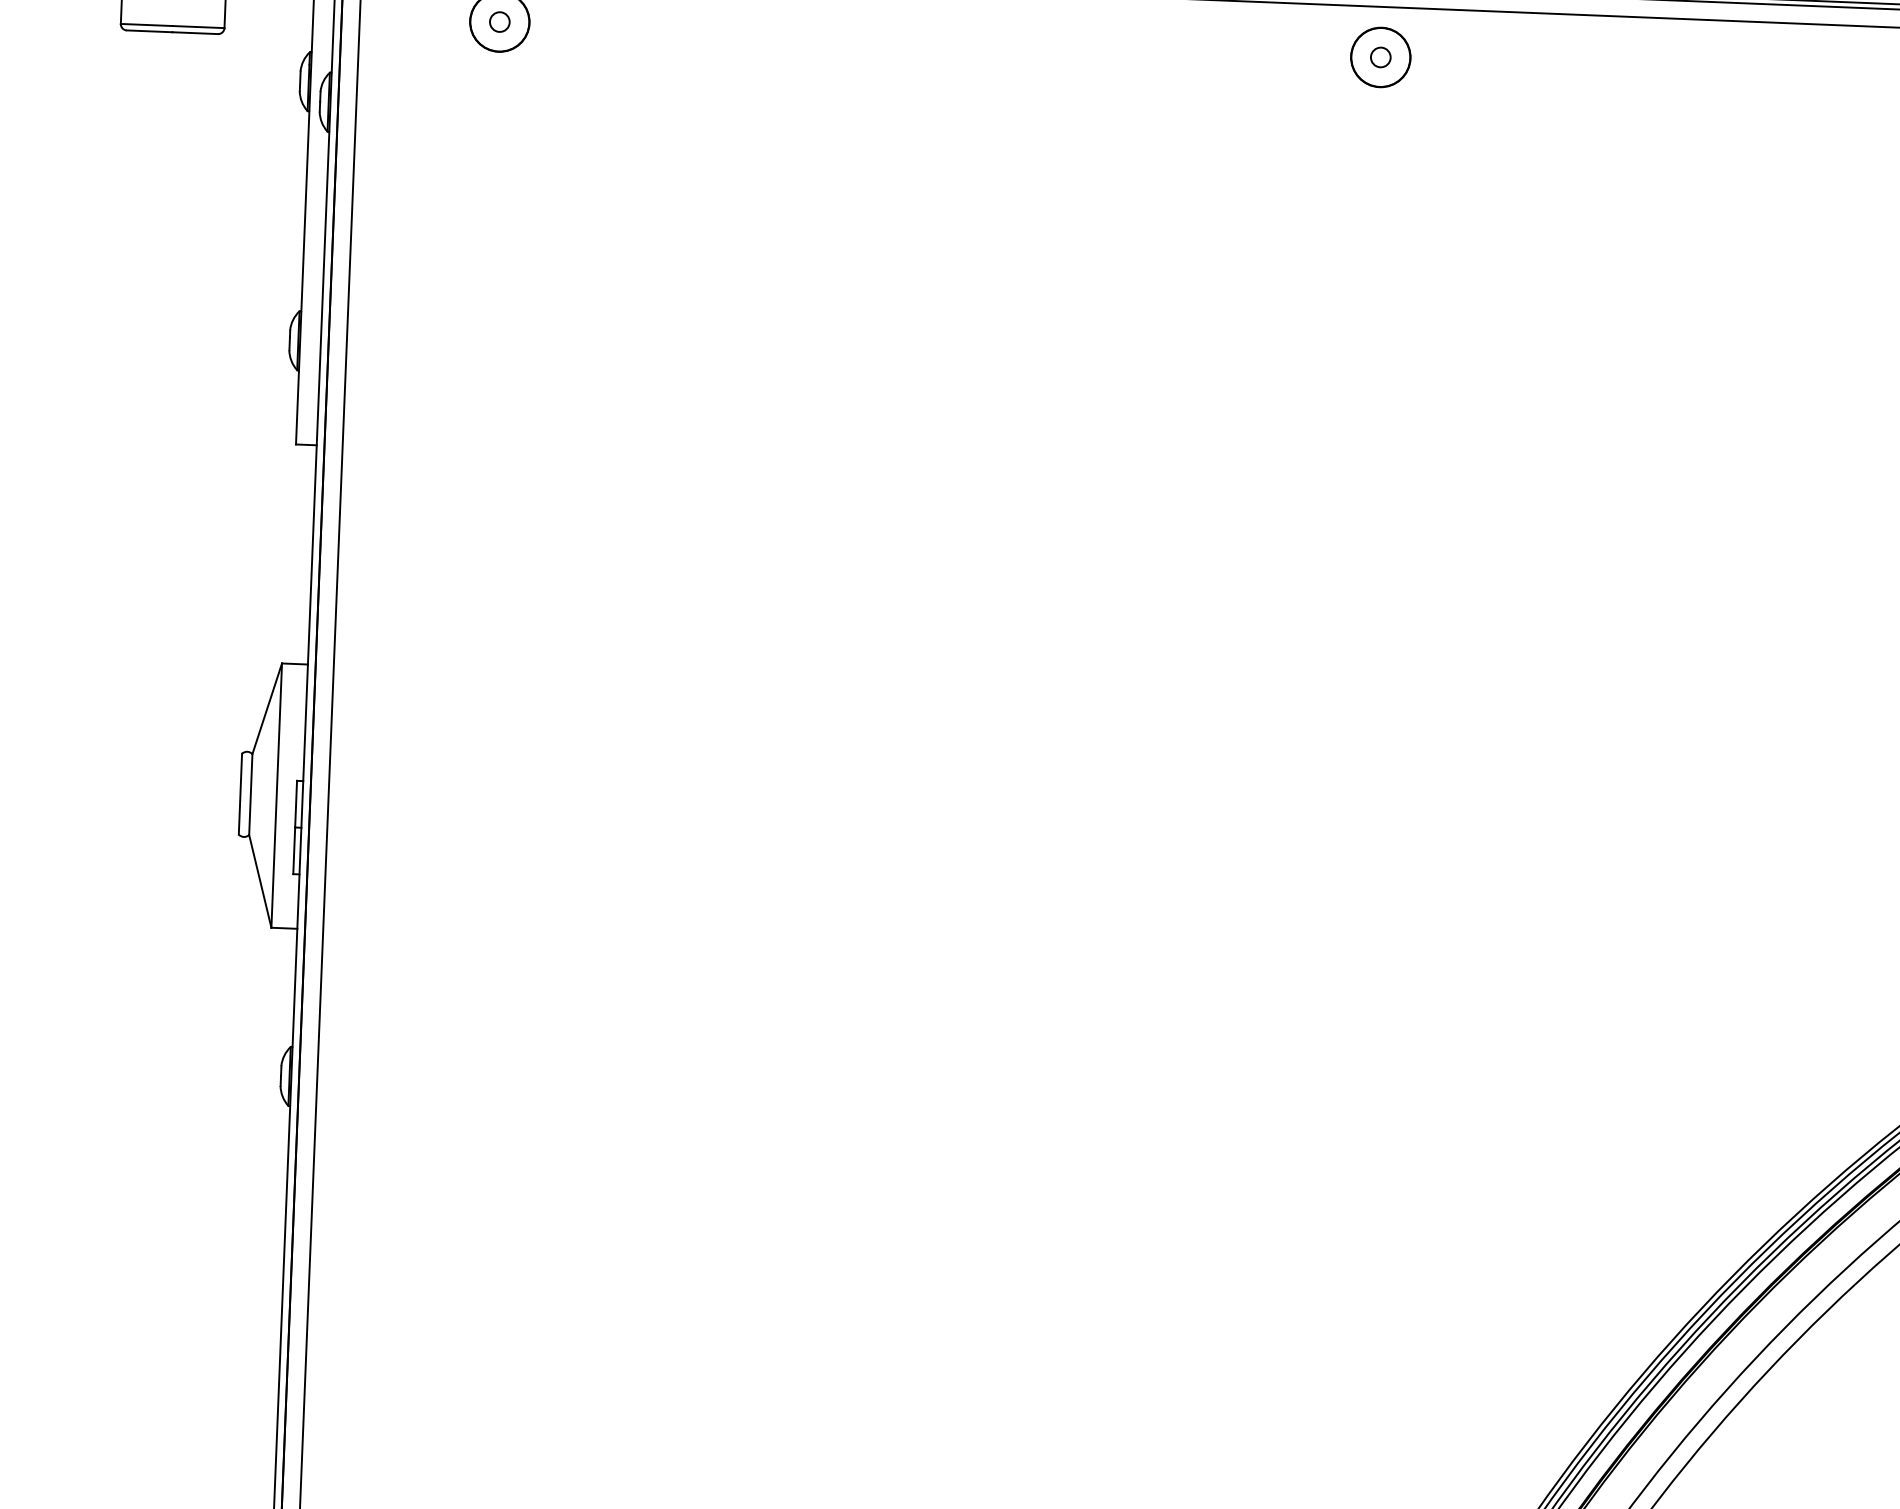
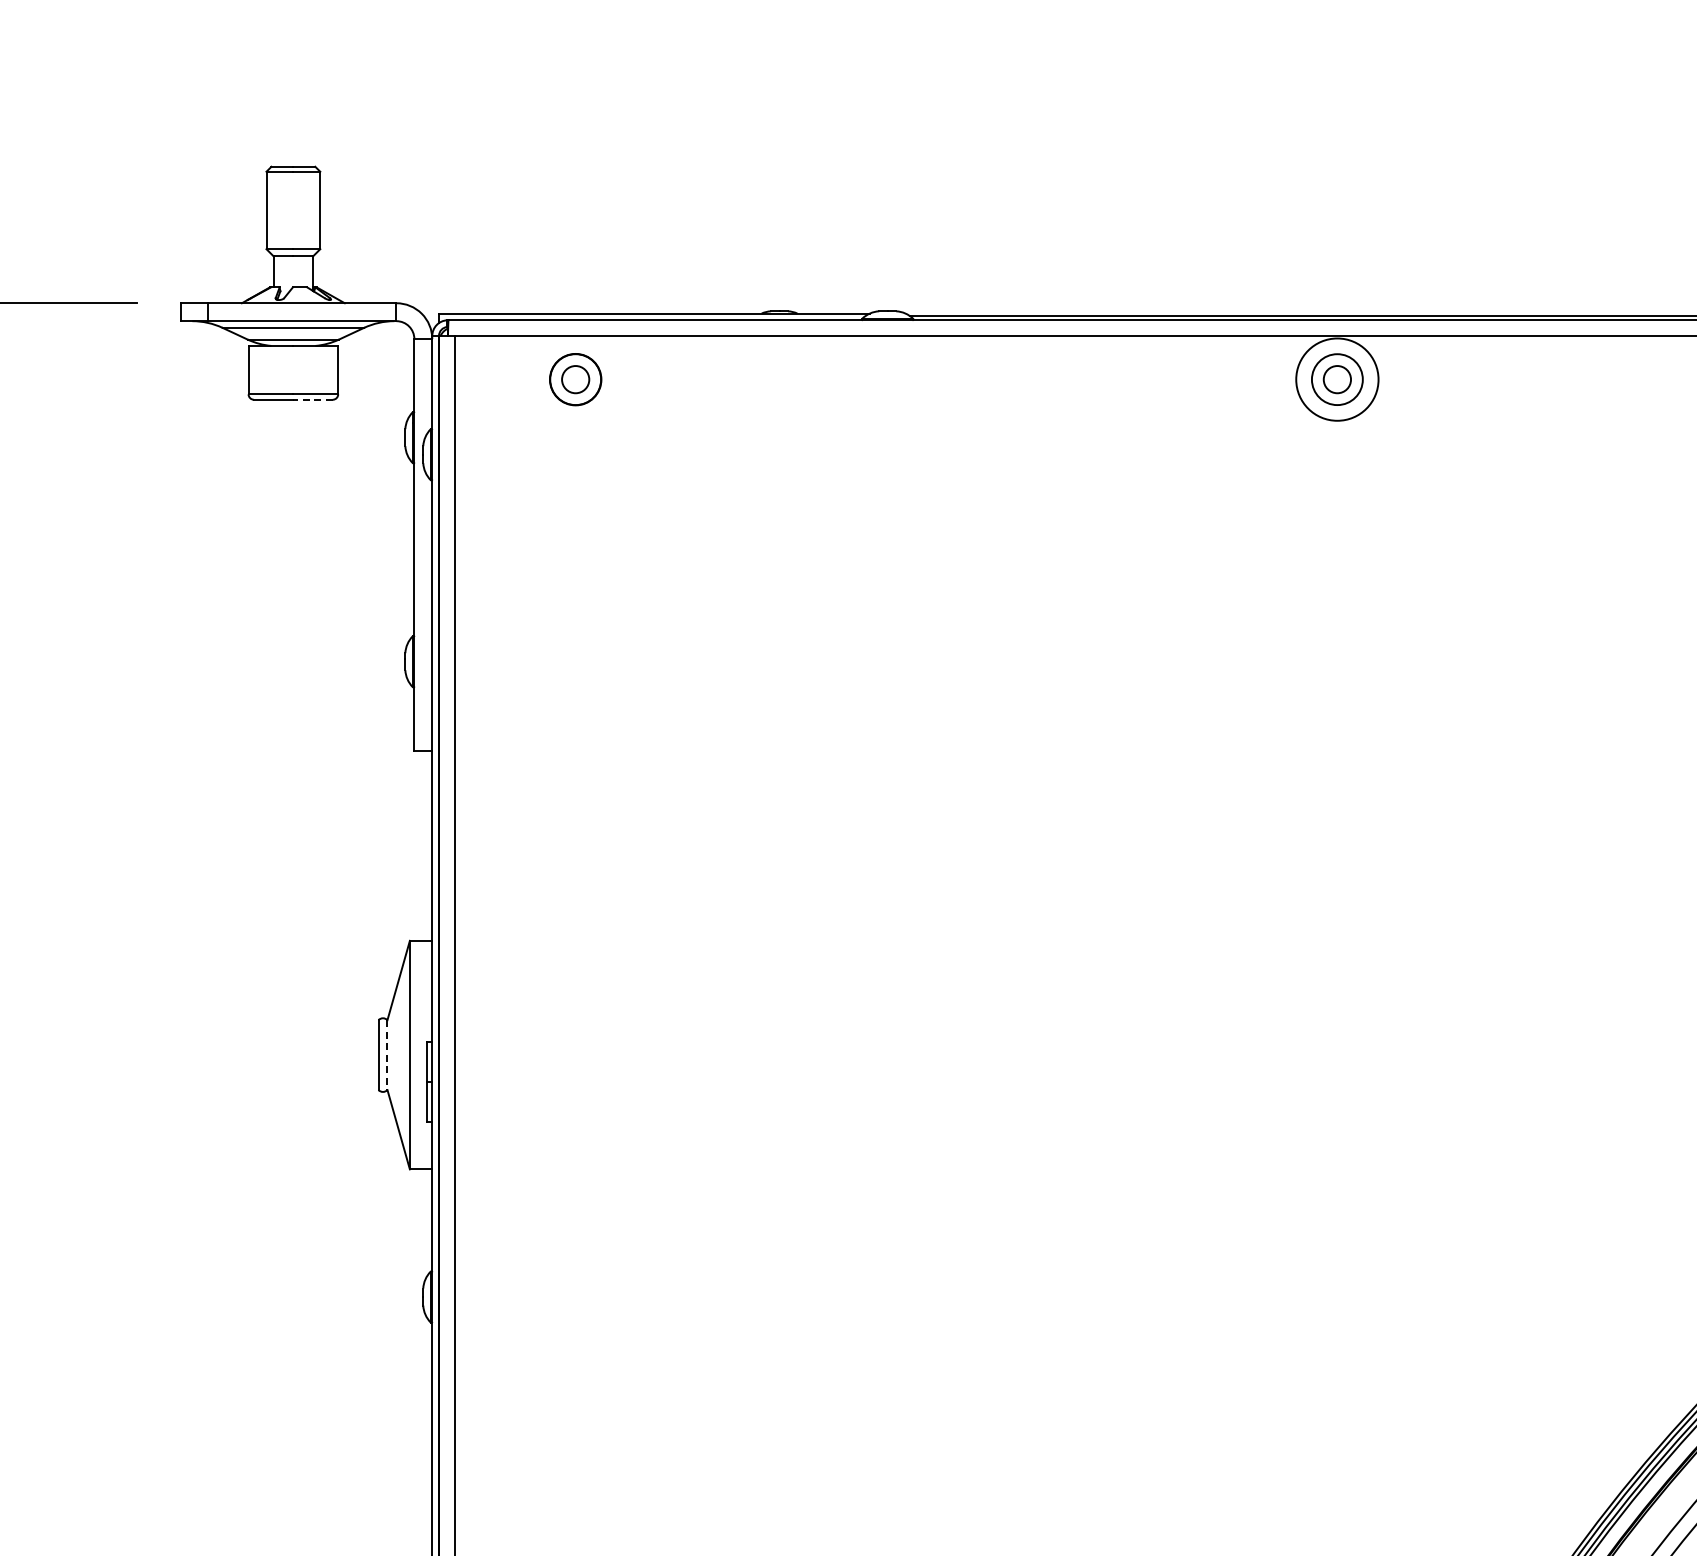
circle: (499, 21) -> (575, 379), size x1.6
line: (195, 32) -> (313, 399), solid -> dashed
circle: (1379, 57) -> (1336, 379), size x1.6
circle: (1380, 57) -> (1337, 379), size x1.6
line: (250, 795) -> (387, 1055), solid -> dashed

